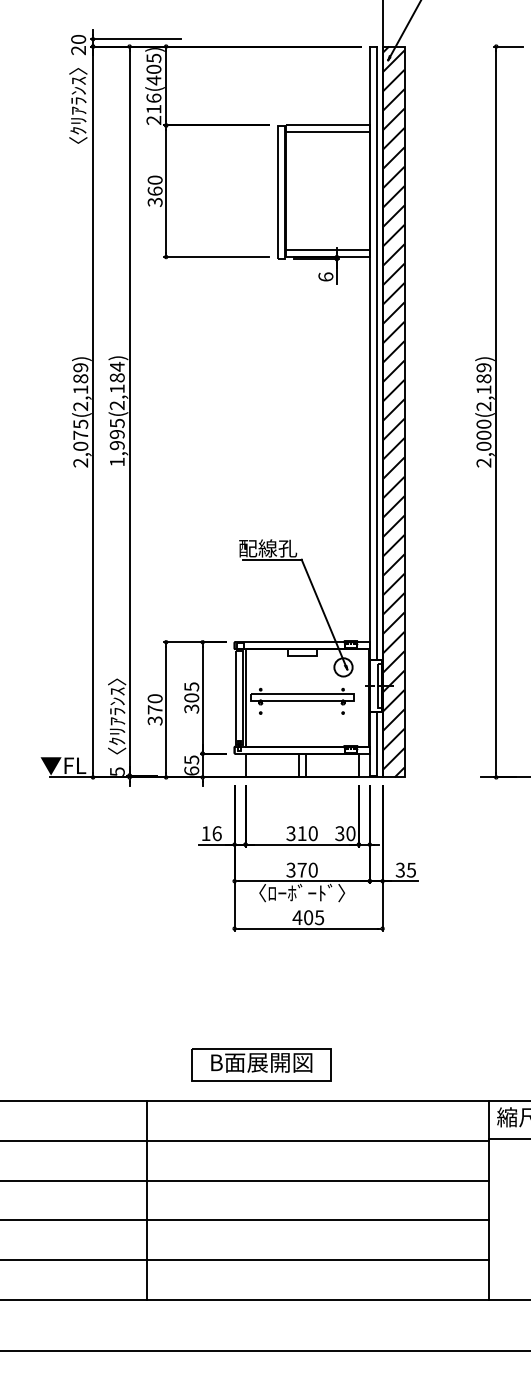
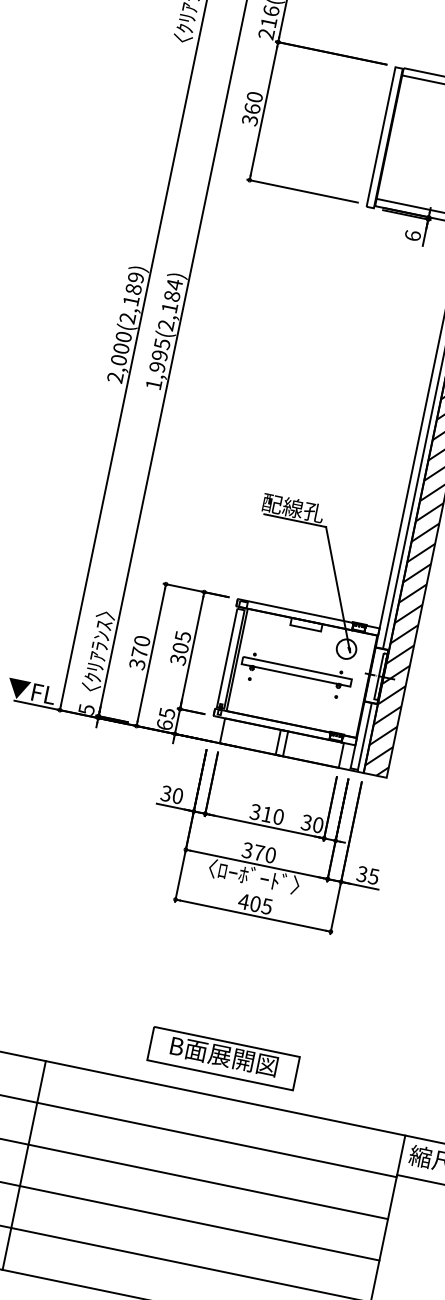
text: (80, 429) -> (122, 342), 2,075(2,189) -> 2,000(2,189)
text: (211, 833) -> (172, 794), 16 -> 30
part: (261, 1064) -> (223, 1058), moved

